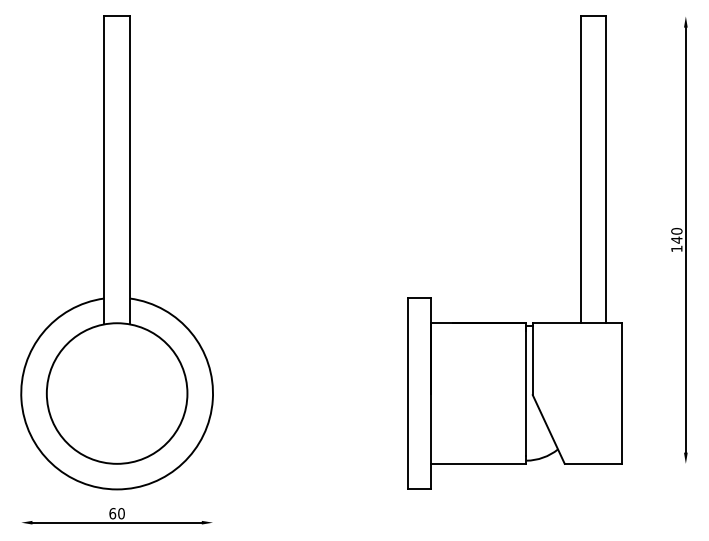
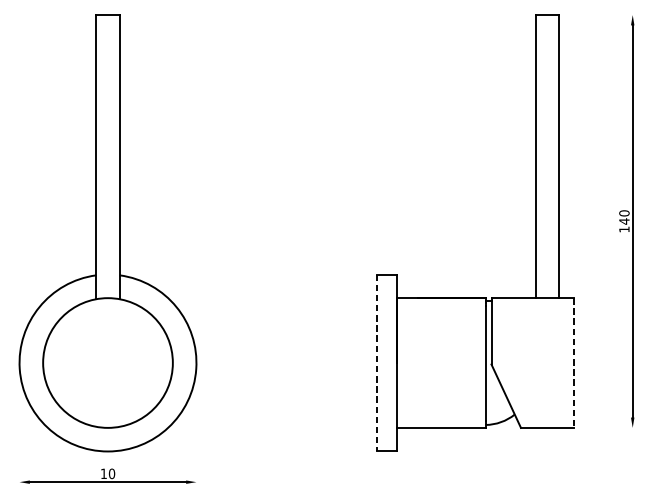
line: (408, 393) -> (376, 362), solid -> dashed
line: (622, 394) -> (574, 363), solid -> dashed
text: (112, 513) -> (103, 473), 60 -> 10

